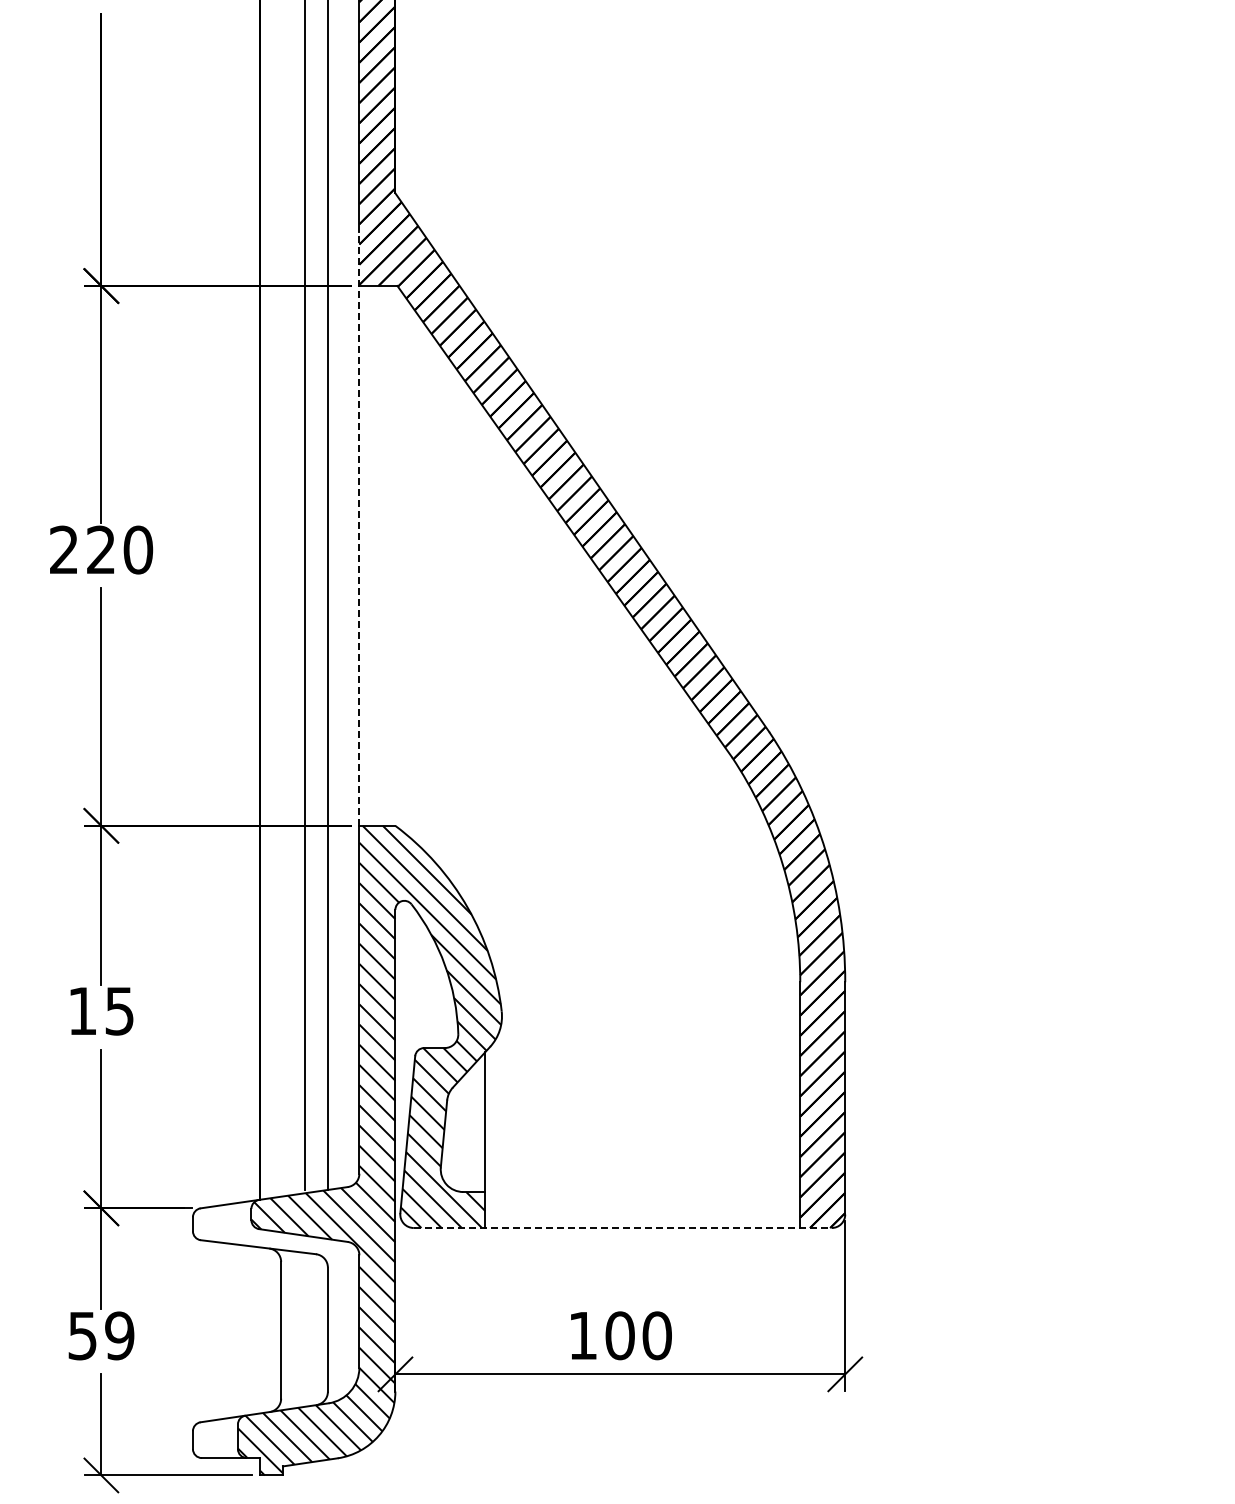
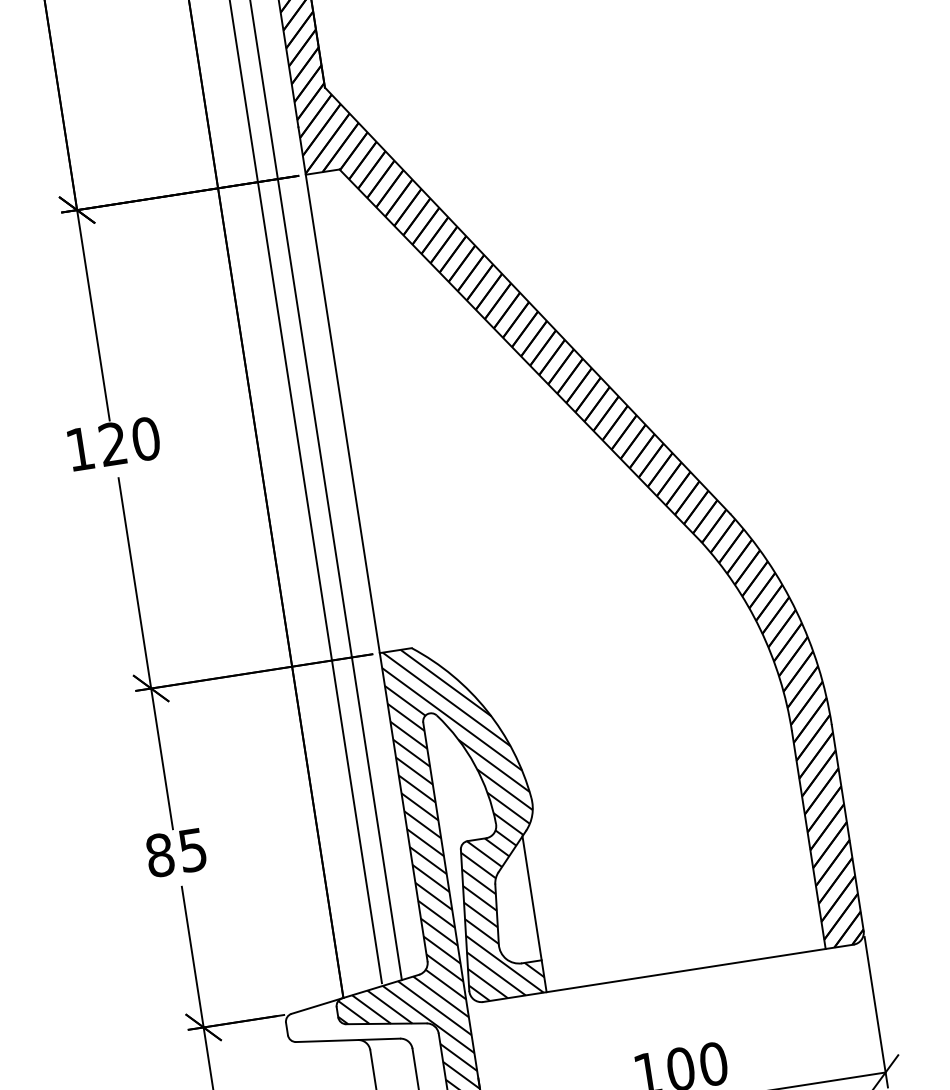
line: (359, 529) -> (339, 390), dashed -> solid
text: (63, 549) -> (79, 448), 220 -> 120
text: (82, 1010) -> (159, 854), 15 -> 85
line: (622, 1228) -> (668, 973), dashed -> solid

